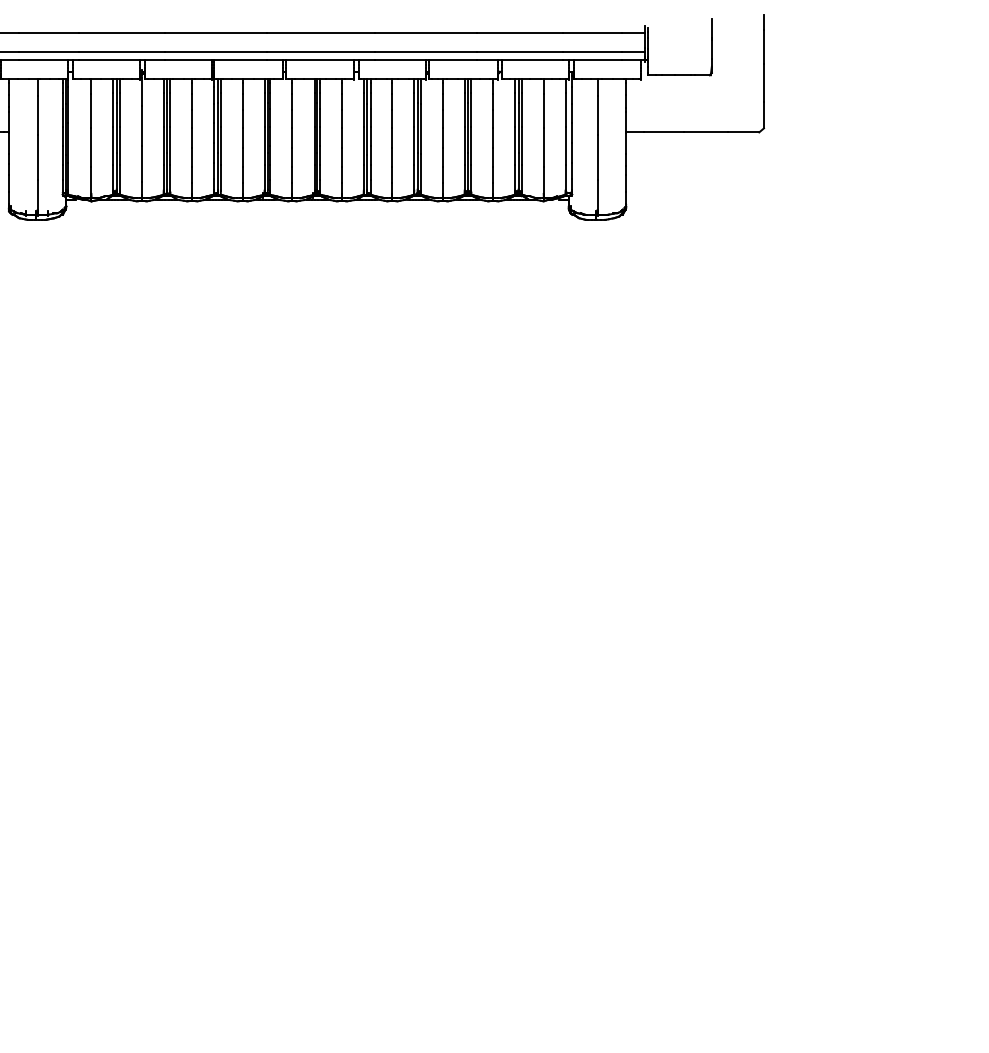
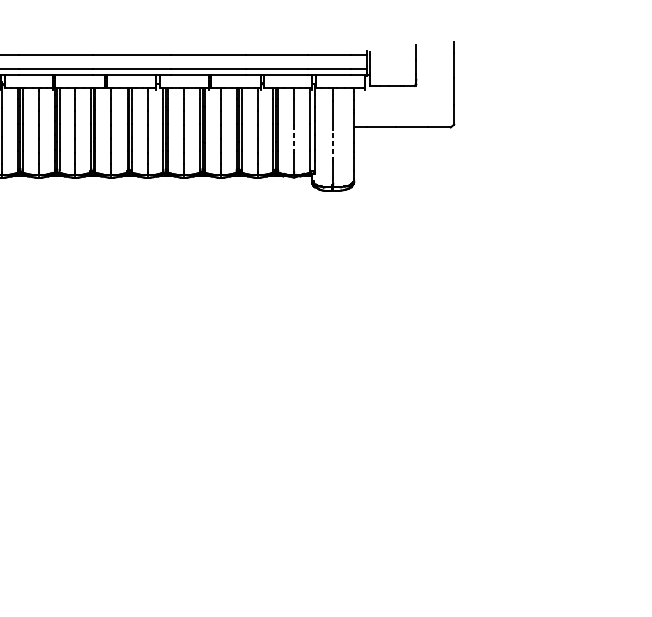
line: (543, 148) -> (293, 139), solid -> dashed
line: (597, 156) -> (333, 144), solid -> dashed

